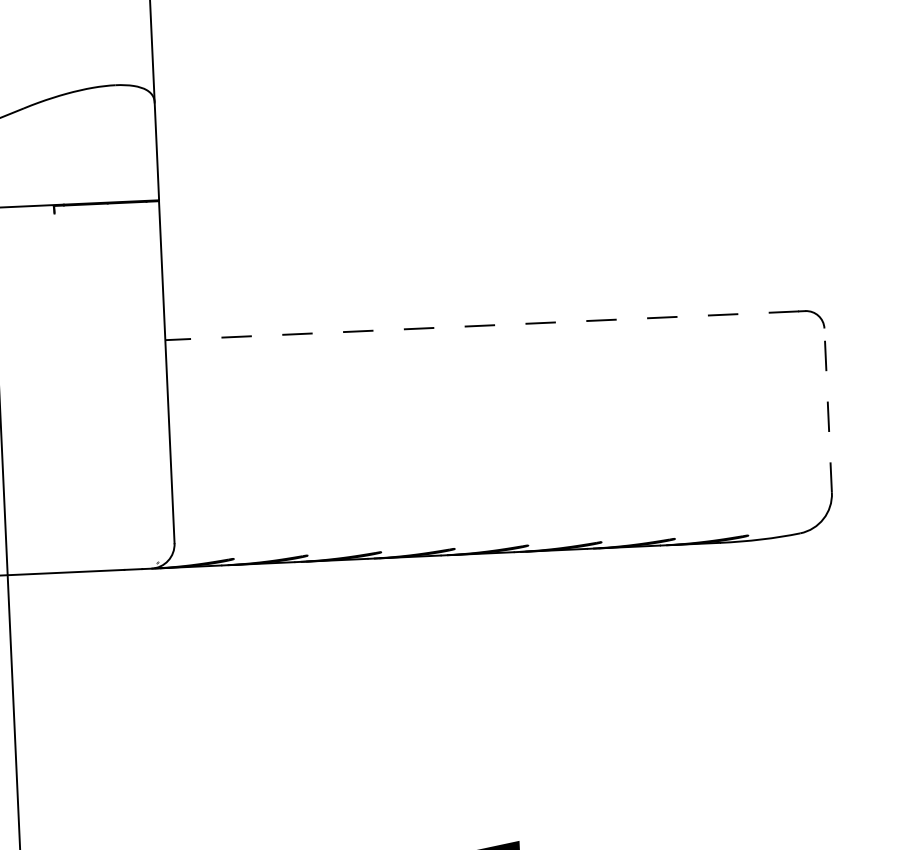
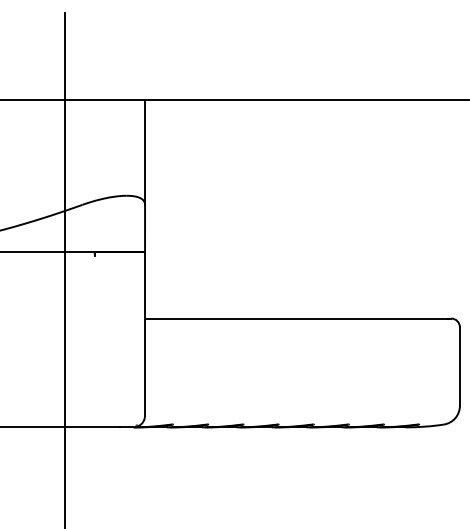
line: (482, 325) -> (296, 318), dashed -> solid
line: (827, 410) -> (459, 366), dashed -> solid

